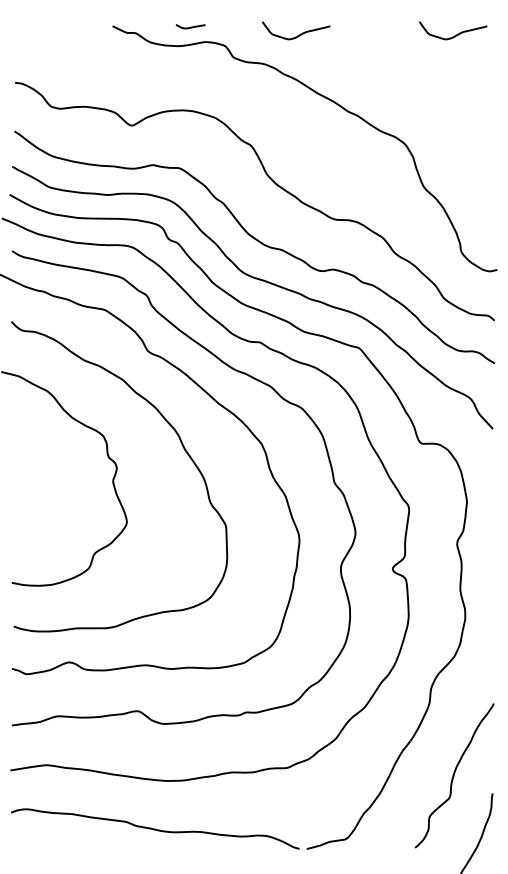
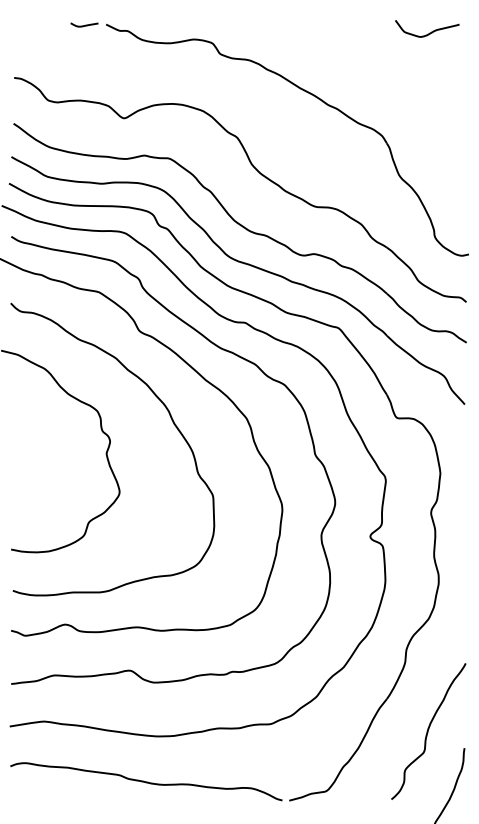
curve: (190, 26) -> (84, 24), moved
curve: (300, 33) -> (283, 31), removed

